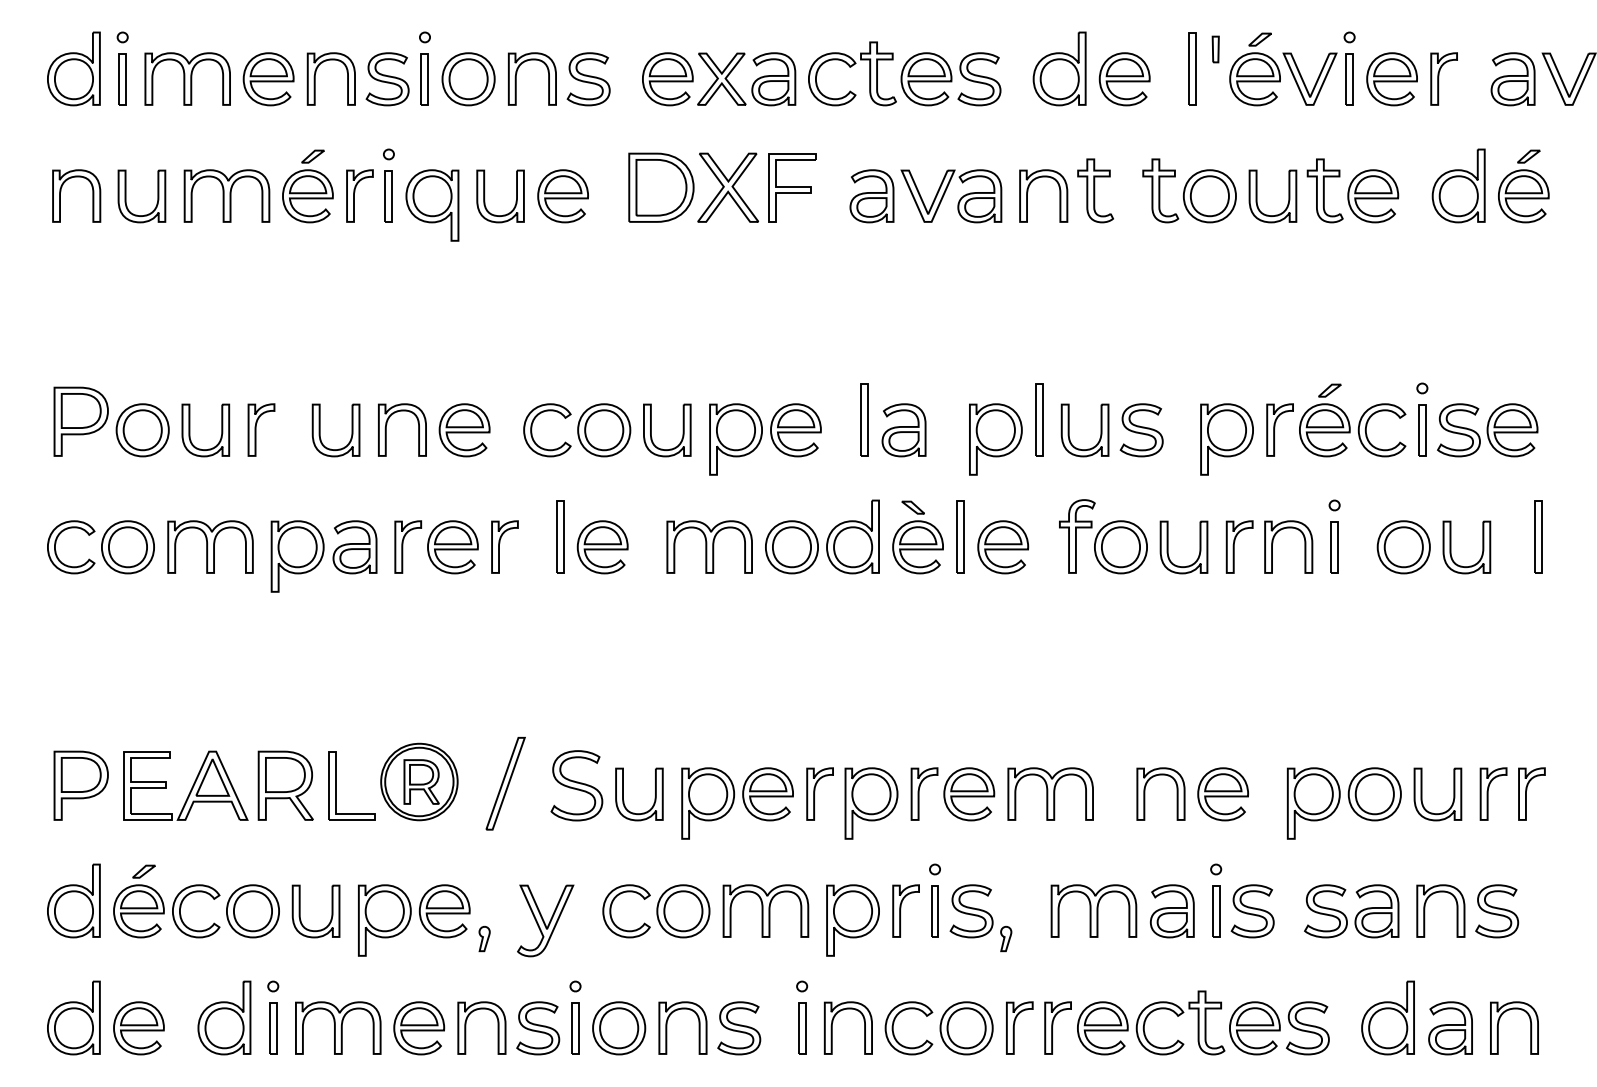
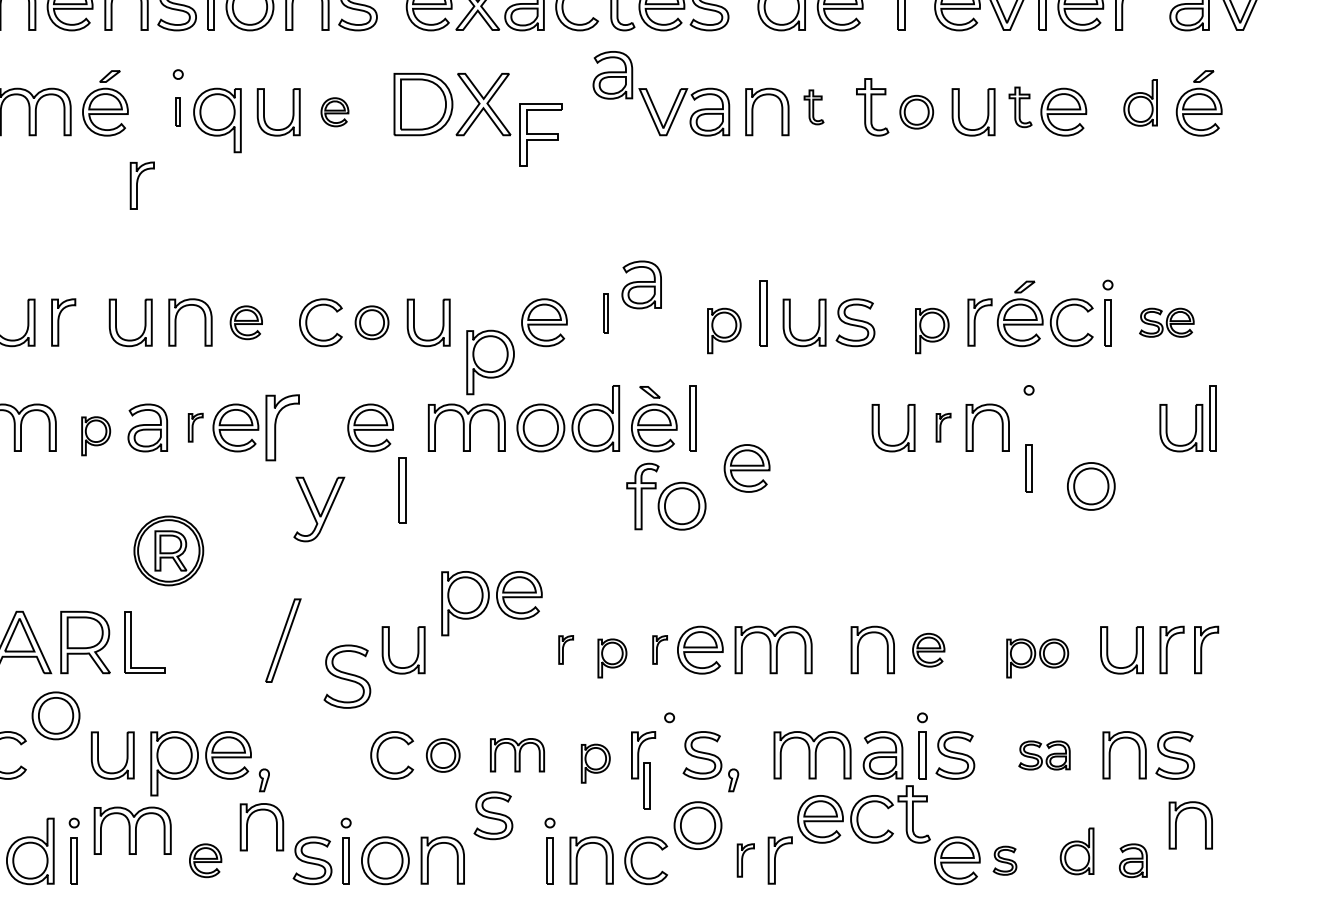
part: (1458, 185) -> (1140, 102), size x0.7
part: (792, 187) -> (541, 134), moved
part: (1095, 190) -> (813, 106), size x0.6
part: (1324, 190) -> (1019, 106), size x0.7
part: (359, 195) -> (141, 185), moved
part: (388, 196) -> (177, 112), size x0.6
part: (562, 196) -> (334, 112), size x0.6
part: (871, 196) -> (612, 75), moved
part: (1209, 196) -> (916, 112), size x0.7
part: (864, 419) -> (606, 313), size x0.6
part: (464, 430) -> (246, 322), size x0.7
part: (604, 430) -> (372, 322), size x0.7
part: (903, 430) -> (641, 285), moved
part: (1487, 430) -> (1166, 322), size x0.6
part: (735, 439) -> (490, 362), moved
part: (995, 439) -> (723, 330), size x0.7
part: (1226, 439) -> (931, 330), size x0.7
part: (560, 536) -> (402, 490), moved
part: (1103, 536) -> (666, 496), moved
part: (408, 546) -> (195, 427), size x0.6
part: (504, 546) -> (282, 427), size x1.4
part: (1239, 546) -> (943, 427), size x0.6
part: (1003, 547) -> (747, 468), moved
part: (1334, 547) -> (1028, 468), moved
part: (1403, 547) -> (1091, 486), moved
part: (1451, 547) -> (1167, 428), moved
part: (297, 556) -> (96, 436), size x0.6
part: (419, 781) -> (168, 550), moved
part: (576, 785) -> (347, 676), moved
part: (819, 793) -> (565, 649), size x0.6
part: (924, 793) -> (660, 649), size x0.6
part: (1222, 794) -> (928, 650), size x0.7
part: (737, 803) -> (491, 603), moved
part: (871, 803) -> (612, 658), size x0.6
part: (1343, 803) -> (1037, 658), size x0.6
part: (765, 910) -> (517, 754), size x0.7
part: (252, 911) -> (55, 716), moved
part: (683, 911) -> (443, 755), size x0.7
part: (934, 911) -> (646, 786), moved
part: (1351, 911) -> (1044, 755), size x0.6
part: (545, 920) -> (319, 509), moved
part: (852, 920) -> (595, 763), size x0.6
part: (1387, 1017) -> (1076, 850), size x0.7
part: (1151, 1022) -> (864, 814), moved
part: (1499, 1022) -> (1177, 820), moved
part: (338, 1027) -> (132, 830), moved
part: (466, 1027) -> (248, 826), moved
part: (1019, 1027) -> (745, 859), size x0.7
part: (419, 1028) -> (205, 860), size x0.7
part: (739, 1028) -> (493, 815), moved
part: (966, 1028) -> (697, 825), moved
part: (1307, 1028) -> (1004, 860), size x0.6
part: (1450, 1028) -> (1133, 860), size x0.7

